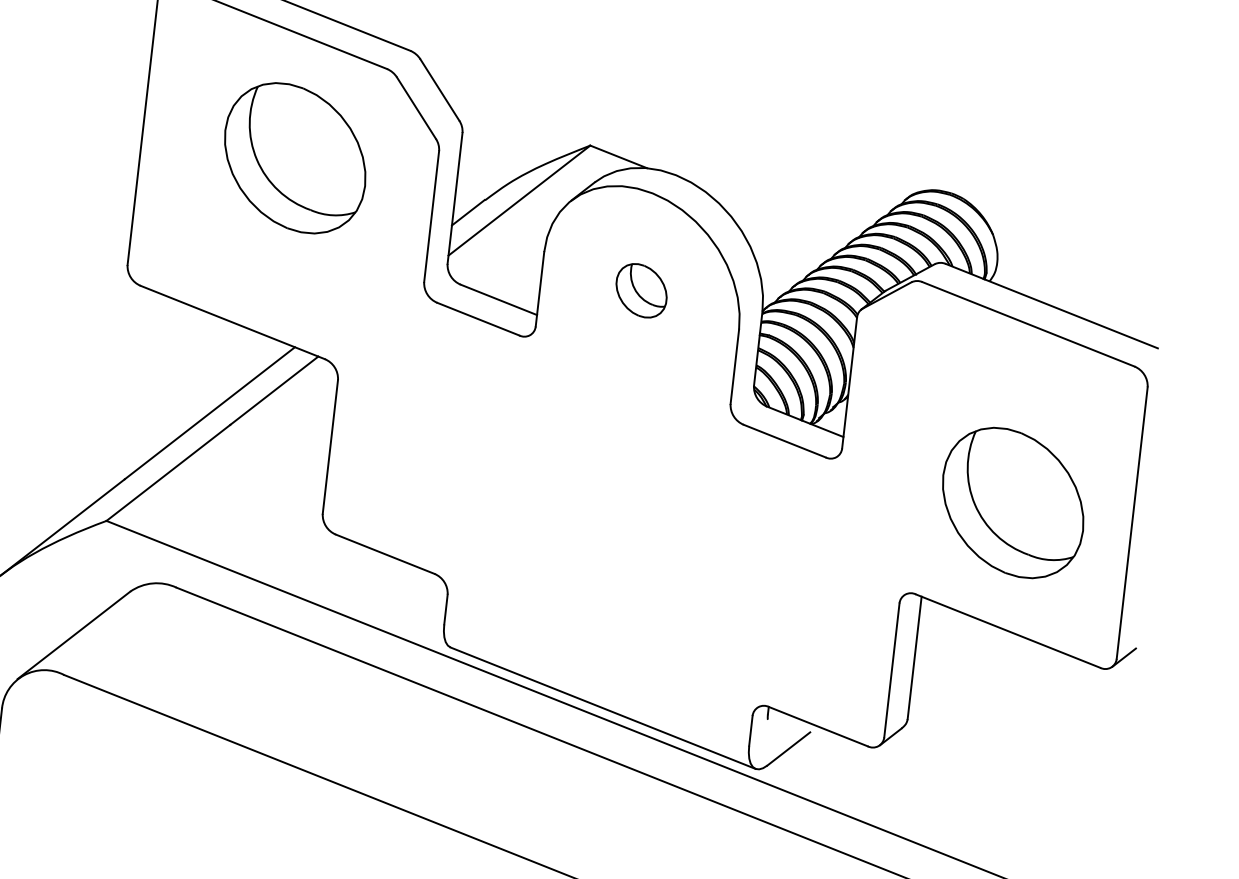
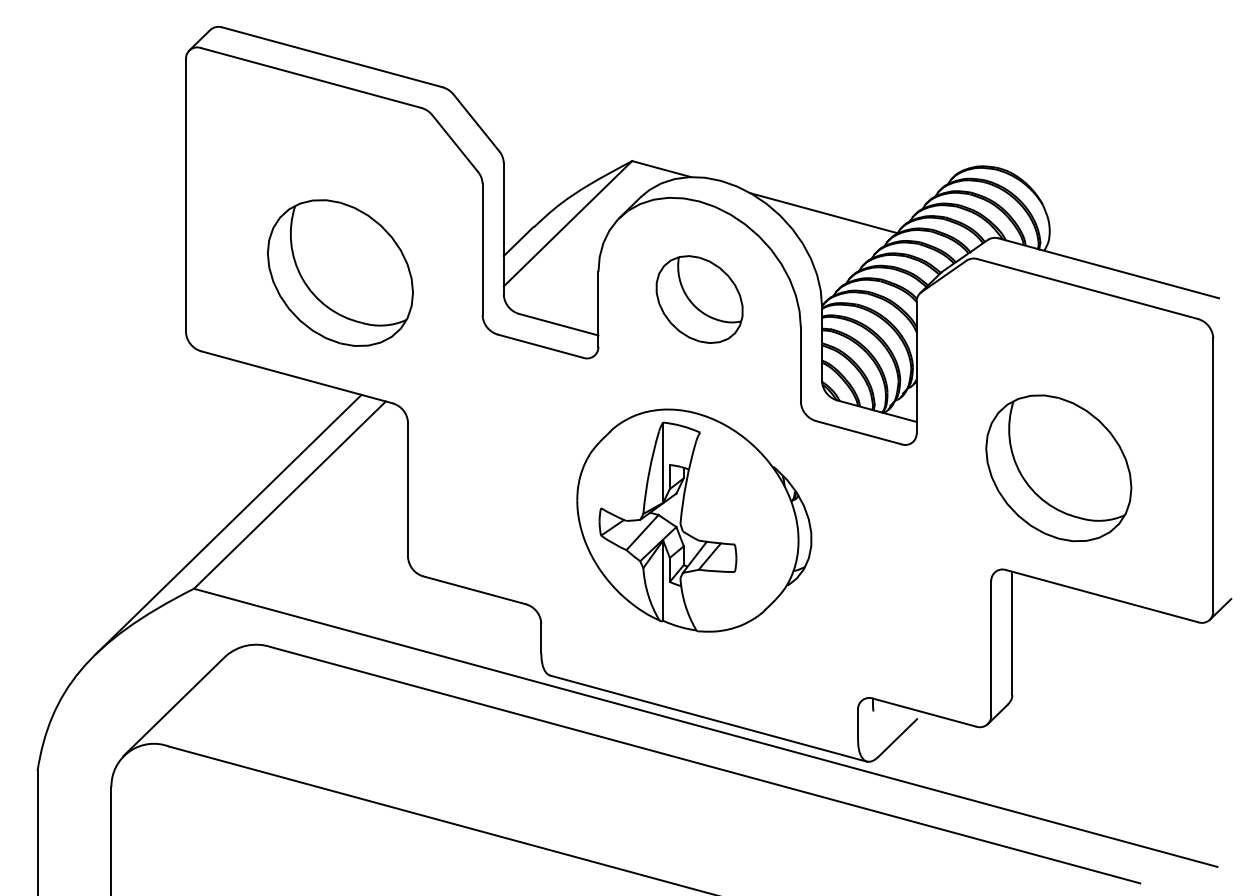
part: (295, 157) -> (340, 272), moved
line: (774, 219) -> (823, 213), added
part: (641, 290) -> (699, 299), size x1.67
part: (1012, 503) -> (1058, 468), moved
part: (611, 509) -> (694, 520), added

